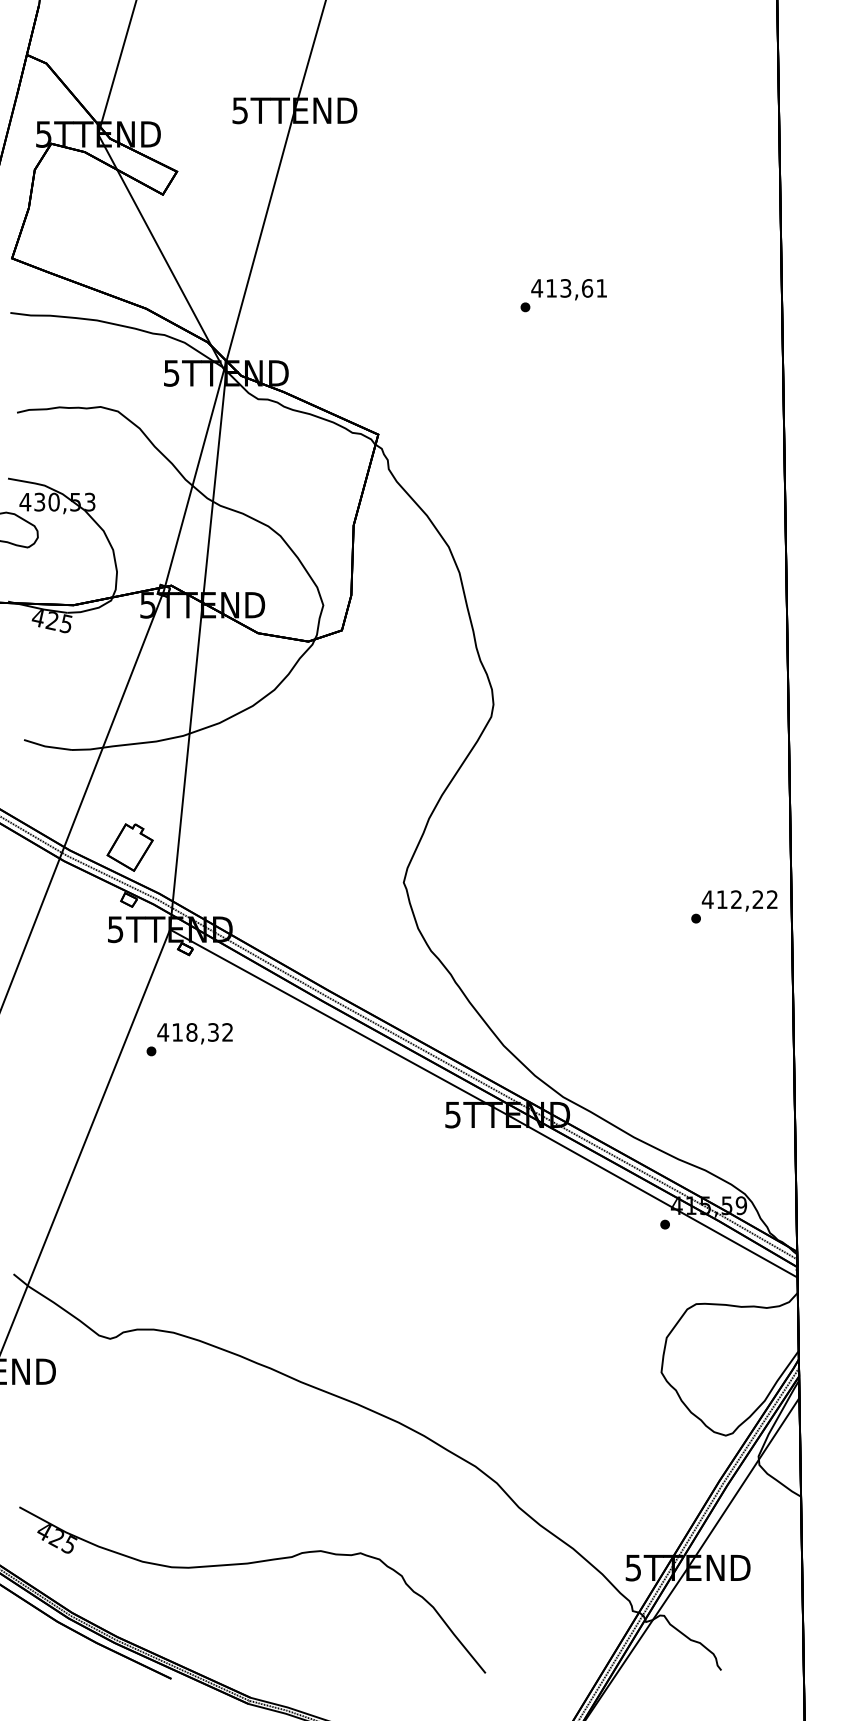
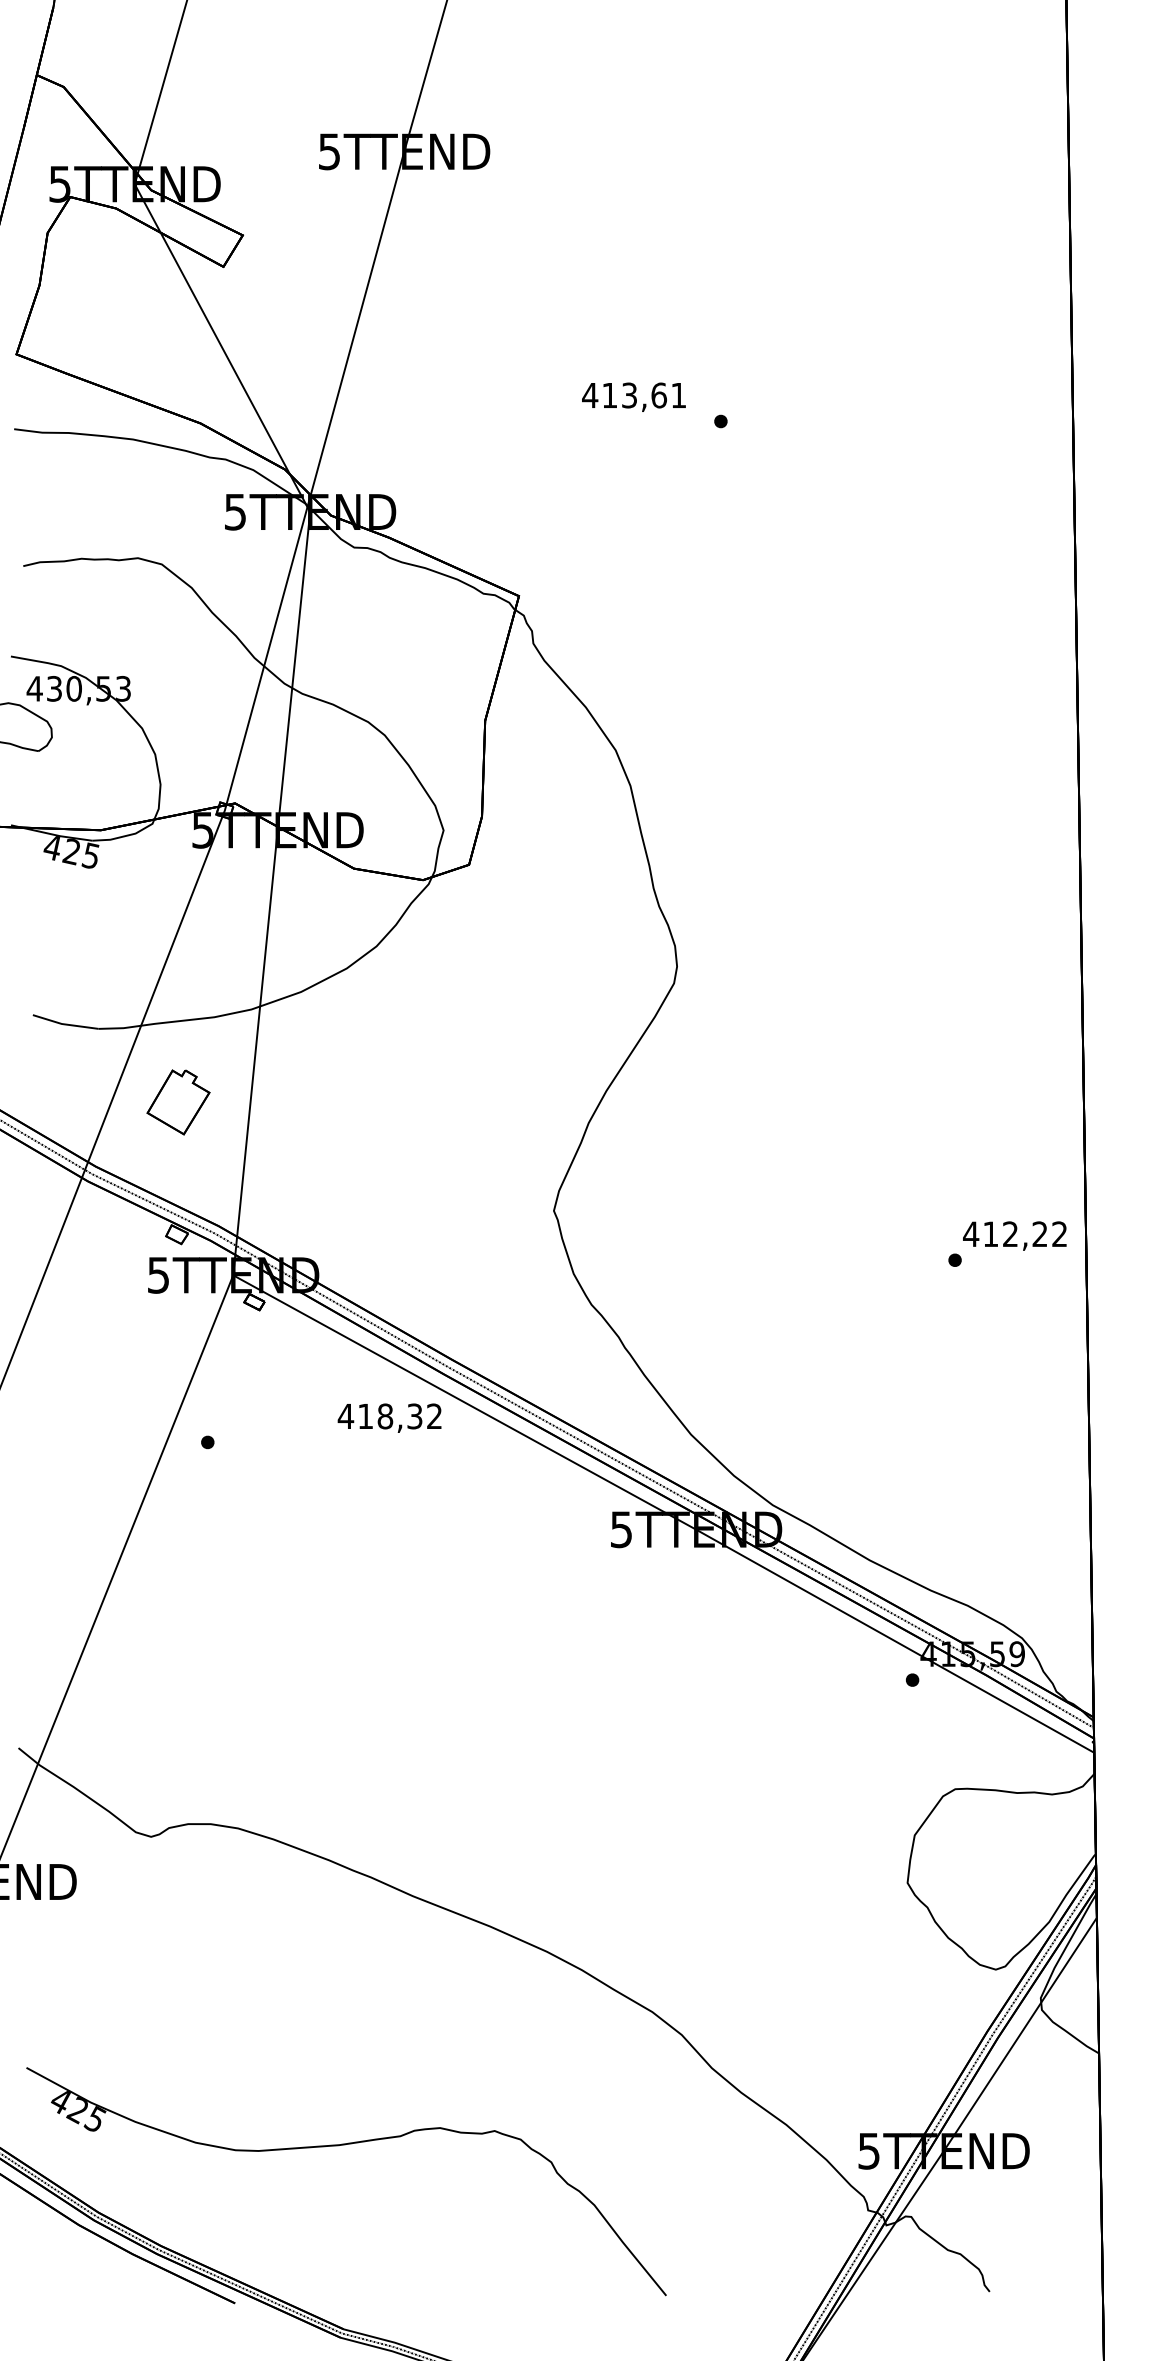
text: (568, 289) -> (633, 397), moved
part: (129, 847) -> (177, 1102), moved
text: (194, 1033) -> (388, 1417), moved

